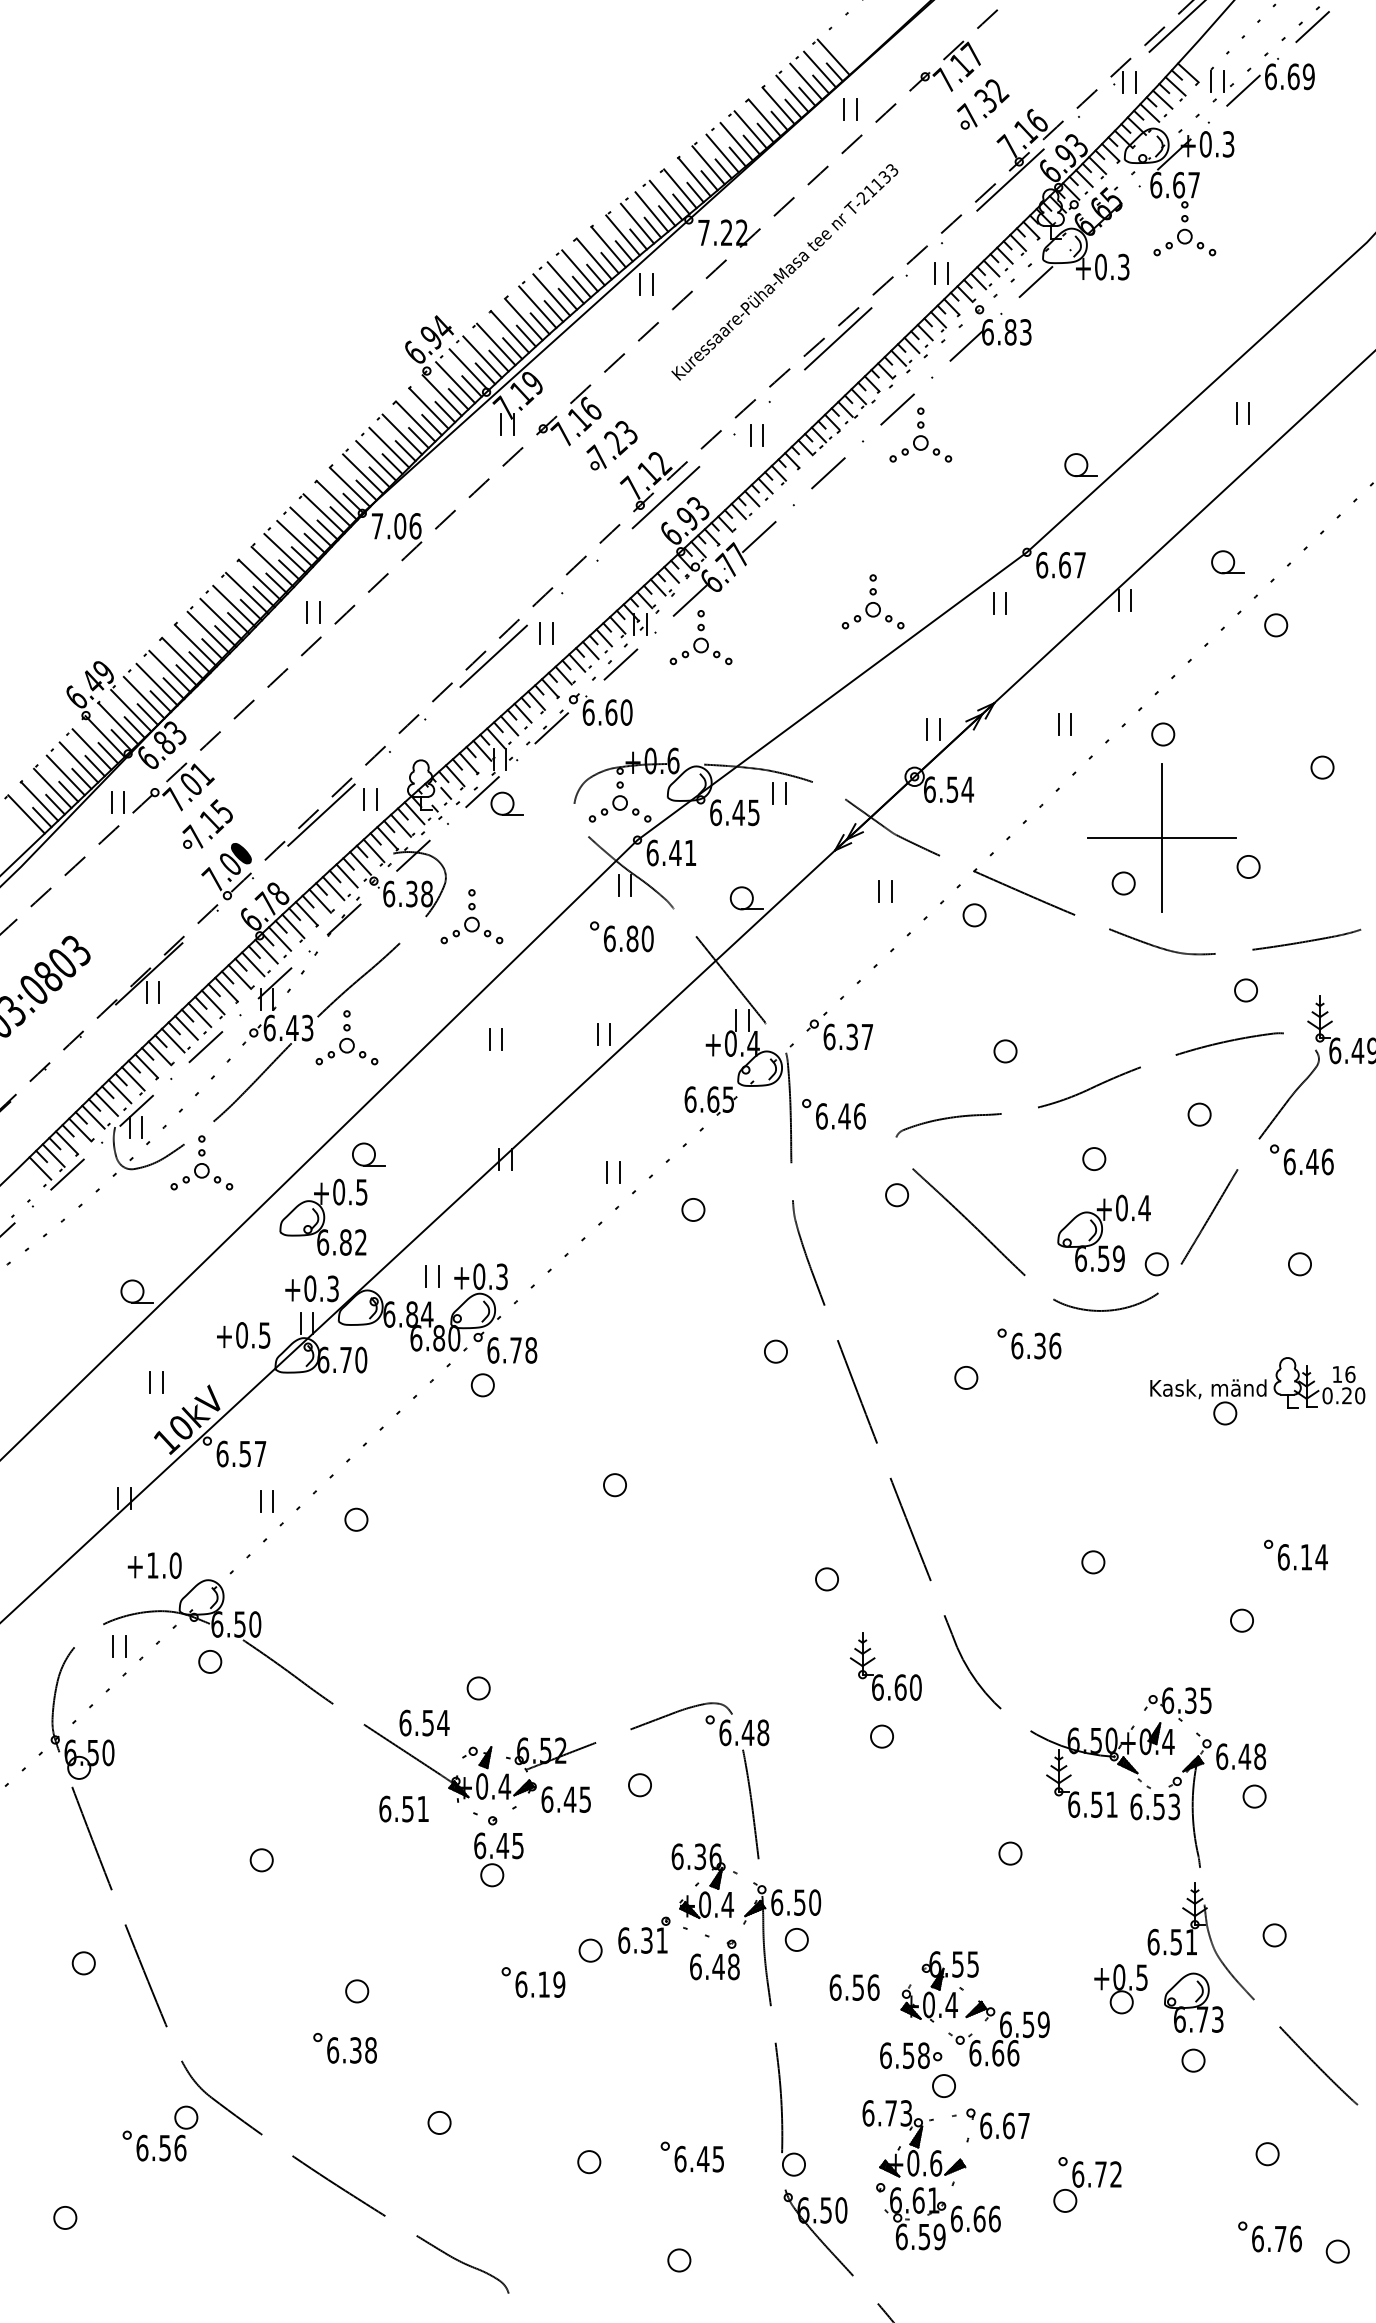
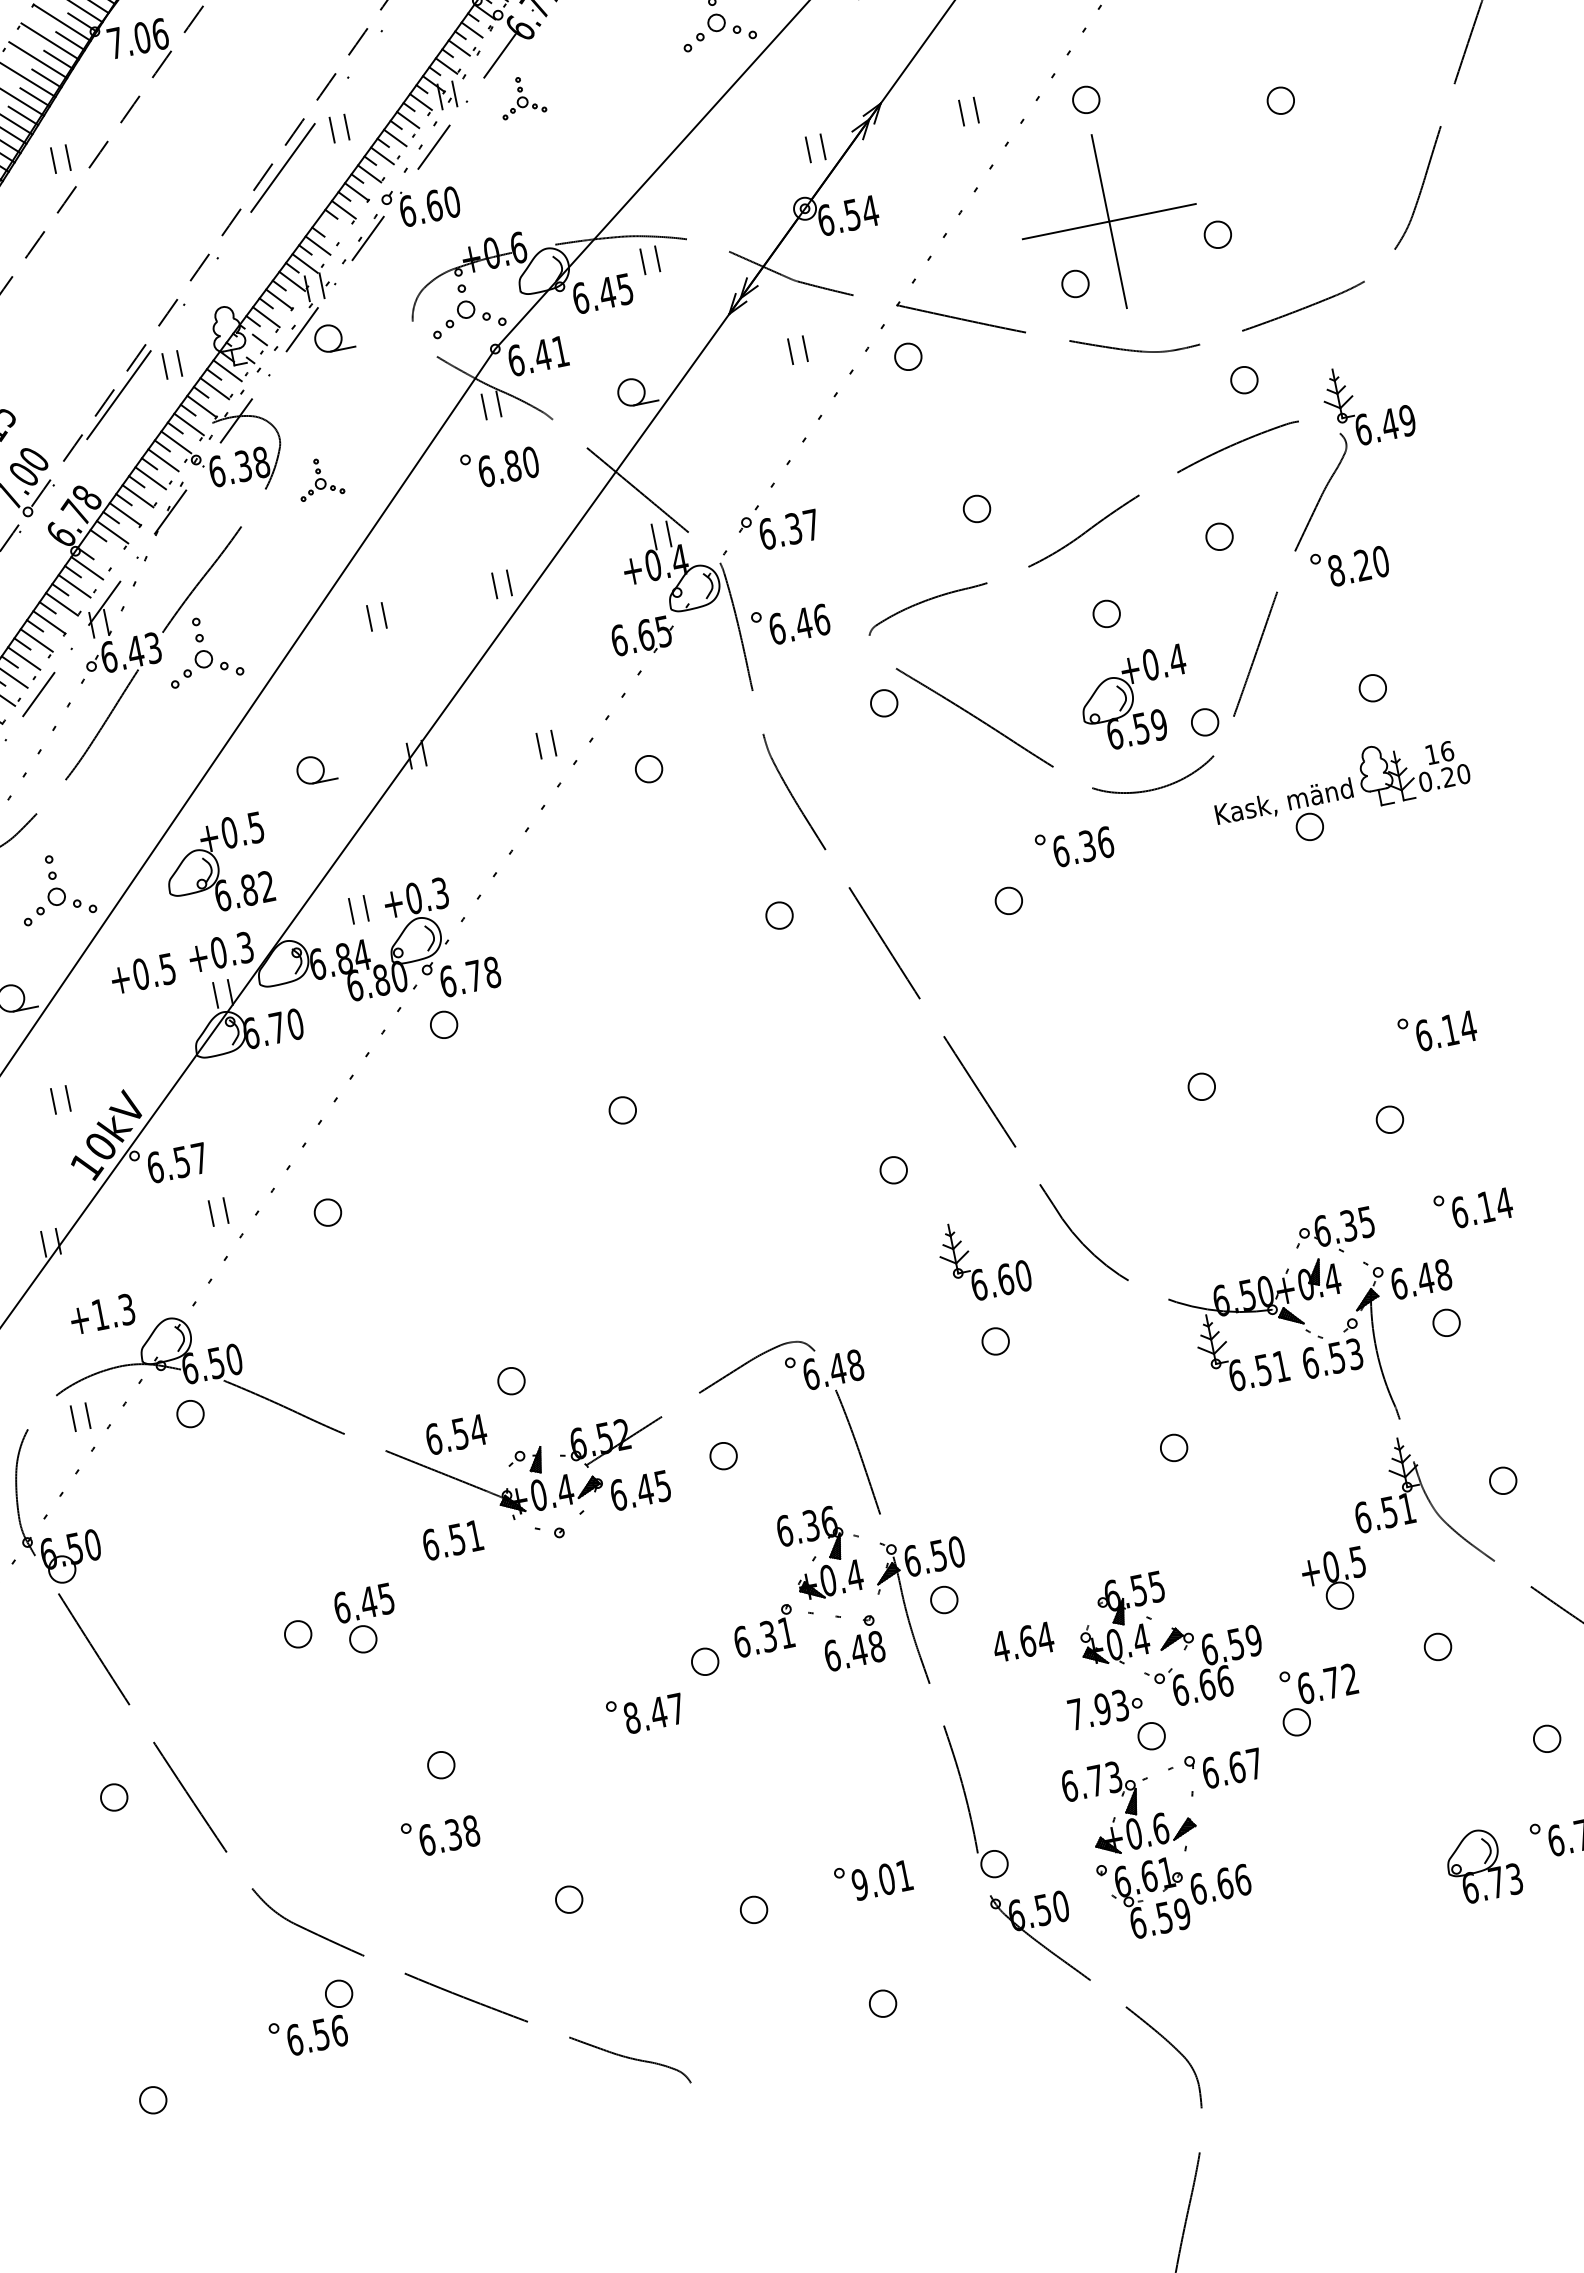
part: (700, 637) -> (520, 96), size x0.6
line: (522, 712) -> (330, 226), removed
part: (471, 916) -> (318, 478), size x0.6
line: (279, 938) -> (99, 549), removed
part: (368, 1154) -> (315, 769), moved
text: (1308, 1161) -> (1358, 565), 6.46 -> 8.20
part: (201, 1162) -> (54, 887), moved
text: (243, 1335) -> (142, 974), moved
part: (1257, 1391) -> (1342, 793), moved
text: (175, 1565) -> (126, 1309), +1.0 -> +1.3
part: (1289, 1708) -> (1466, 1211), added
part: (498, 1859) -> (366, 1619), moved
text: (540, 1984) -> (654, 1713), 6.19 -> 8.47
text: (854, 1987) -> (1023, 1642), 6.56 -> 4.64
part: (1193, 2002) -> (1482, 1864), moved
text: (904, 2055) -> (1098, 1709), 6.58 -> 7.93
part: (160, 2133) -> (312, 2018), moved
text: (698, 2158) -> (881, 1879), 6.45 -> 9.01
part: (1087, 2184) -> (1318, 1697), moved

